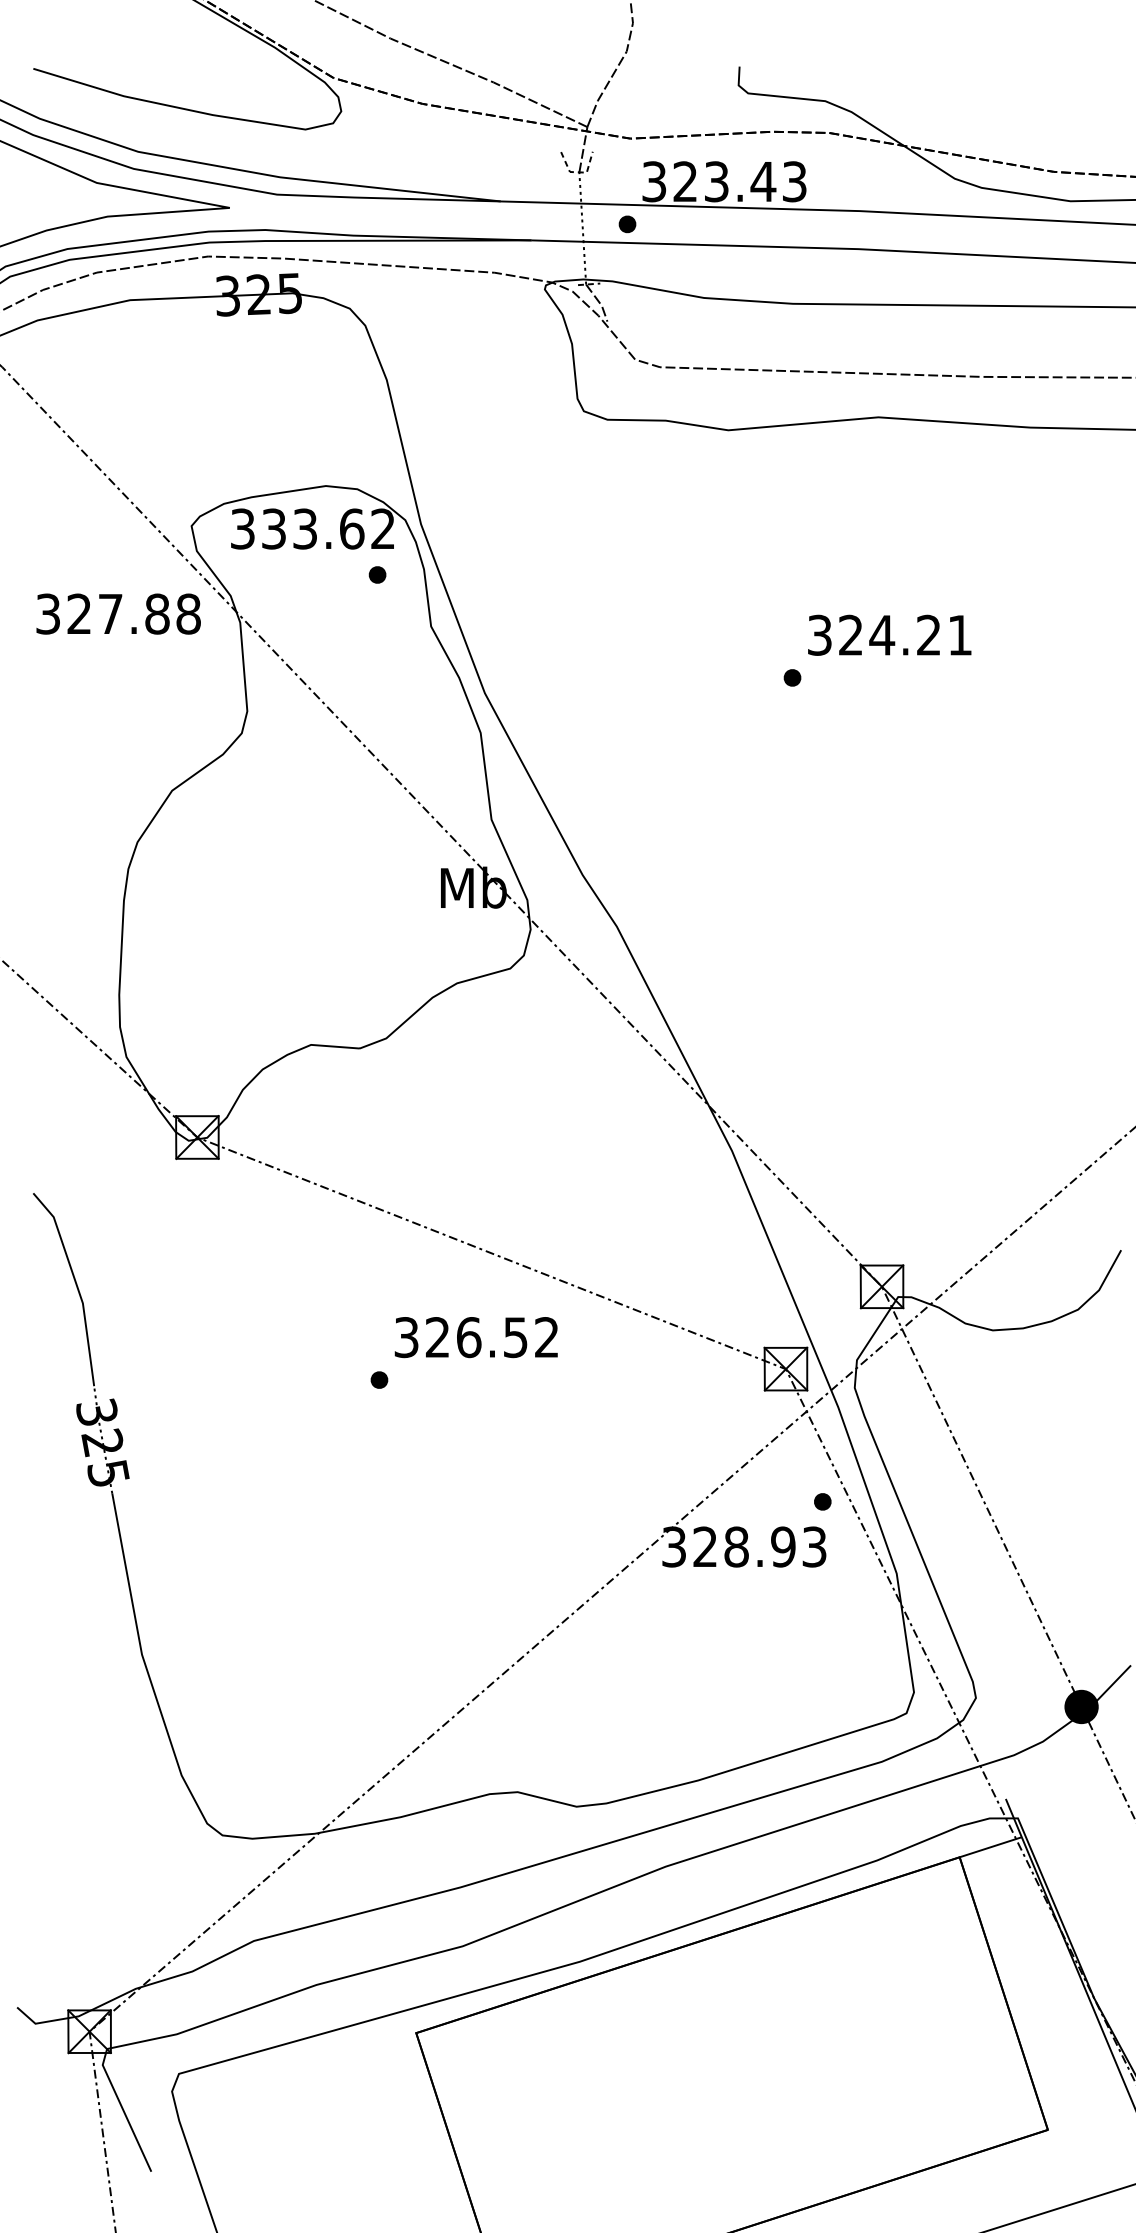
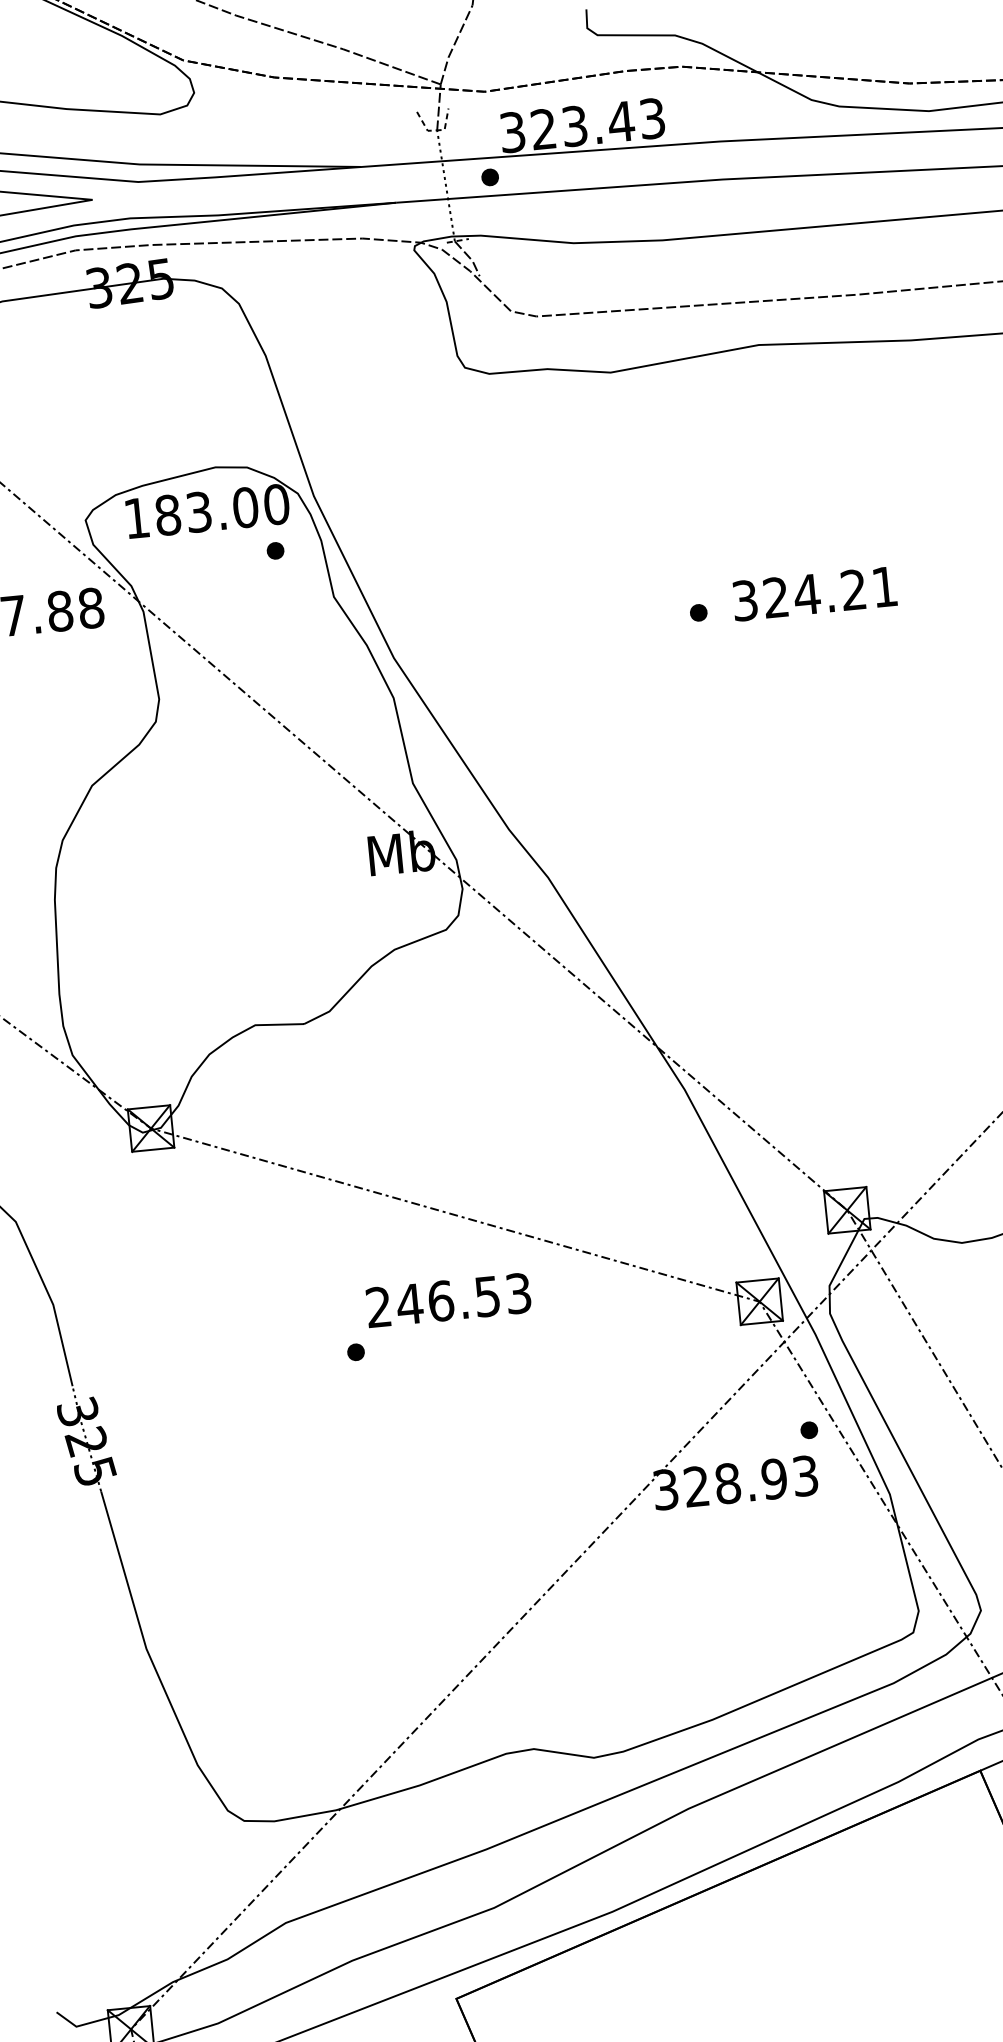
text: (313, 528) -> (207, 510), 333.62 -> 183.00
text: (889, 634) -> (814, 593), moved
text: (476, 1337) -> (448, 1300), 326.52 -> 246.53

